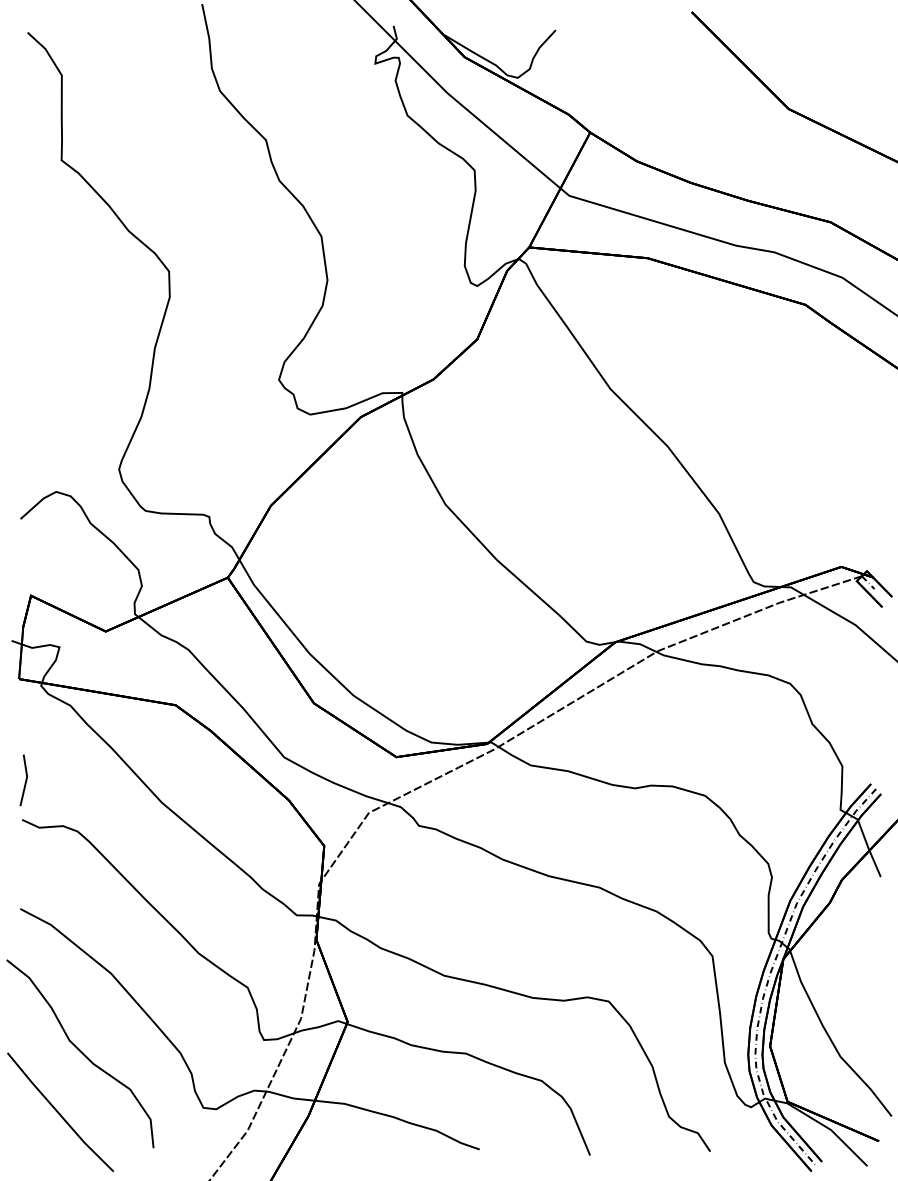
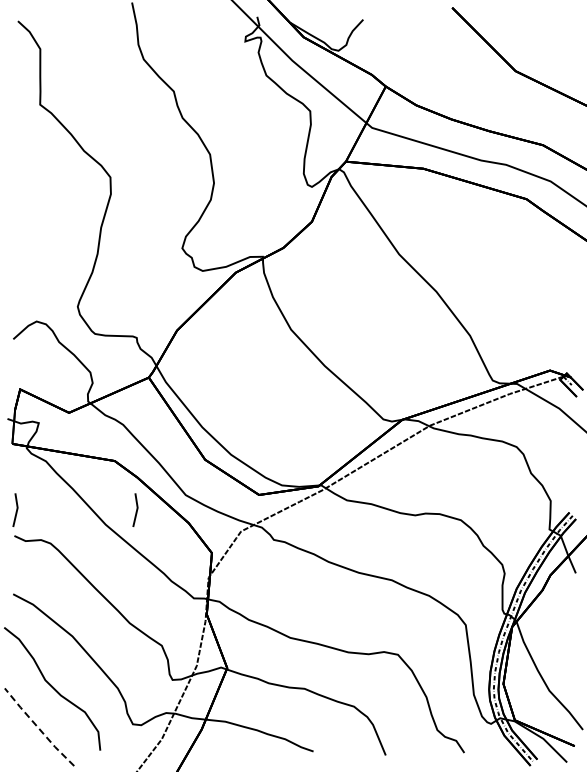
line: (208, 779) -> (136, 509), added
line: (59, 1112) -> (38, 727), solid -> dashed

